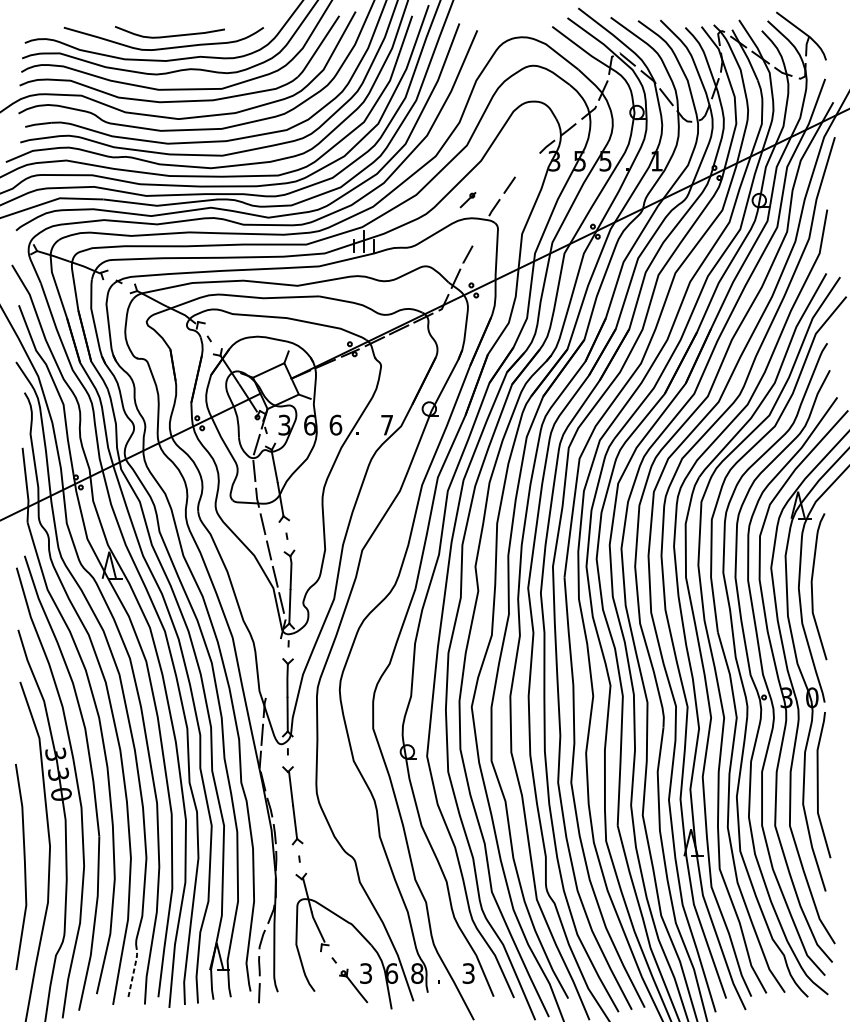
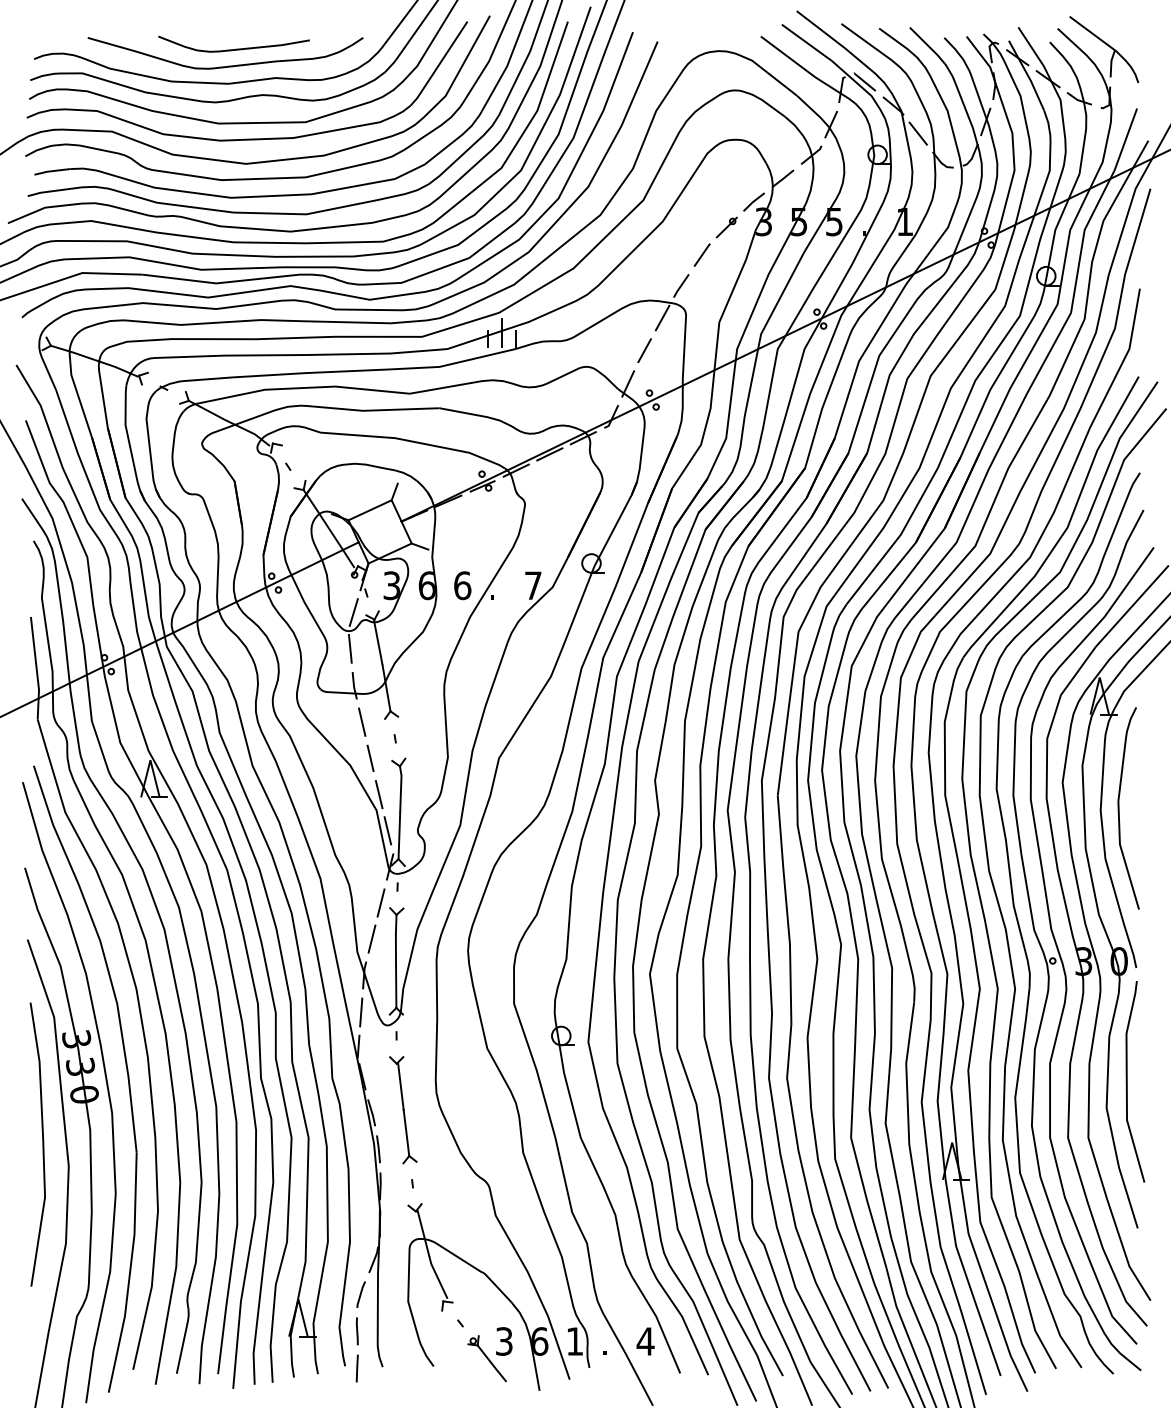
part: (467, 200) -> (726, 227), moved
line: (480, 230) -> (662, 317), added
line: (276, 655) -> (380, 902), added
line: (269, 681) -> (371, 938), added
line: (24, 866) -> (42, 1144), moved
line: (133, 972) -> (183, 1339), dashed -> solid
text: (417, 973) -> (574, 1341), 8 -> 1
text: (468, 973) -> (645, 1341), 3 -> 4

